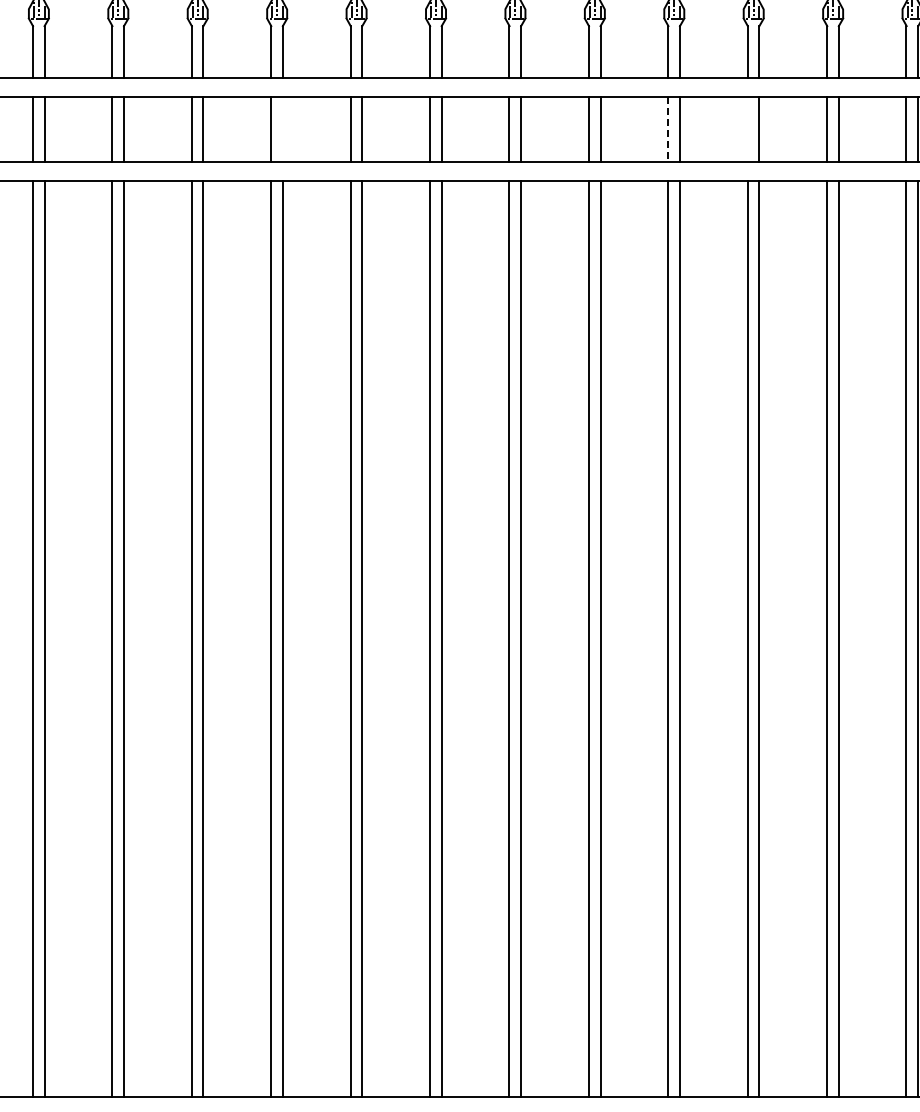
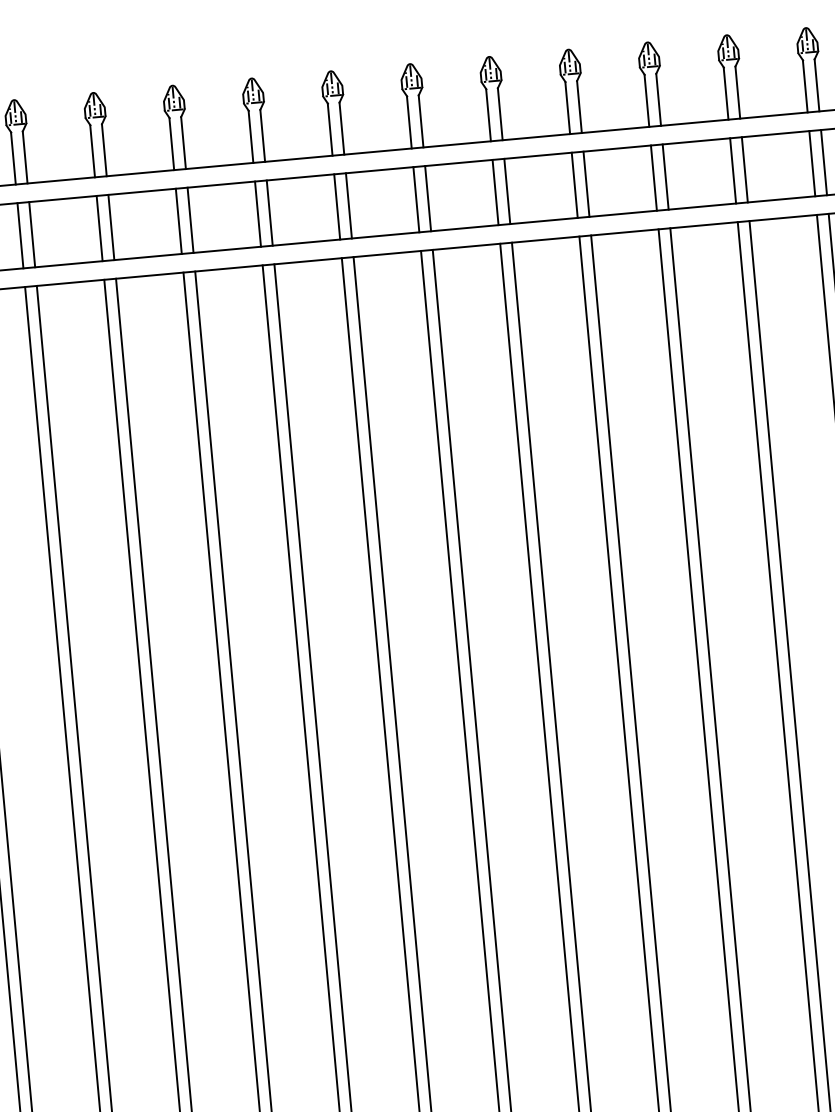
line: (282, 129) -> (190, 220), added
line: (668, 129) -> (575, 185), dashed -> solid
line: (747, 129) -> (653, 177), added

